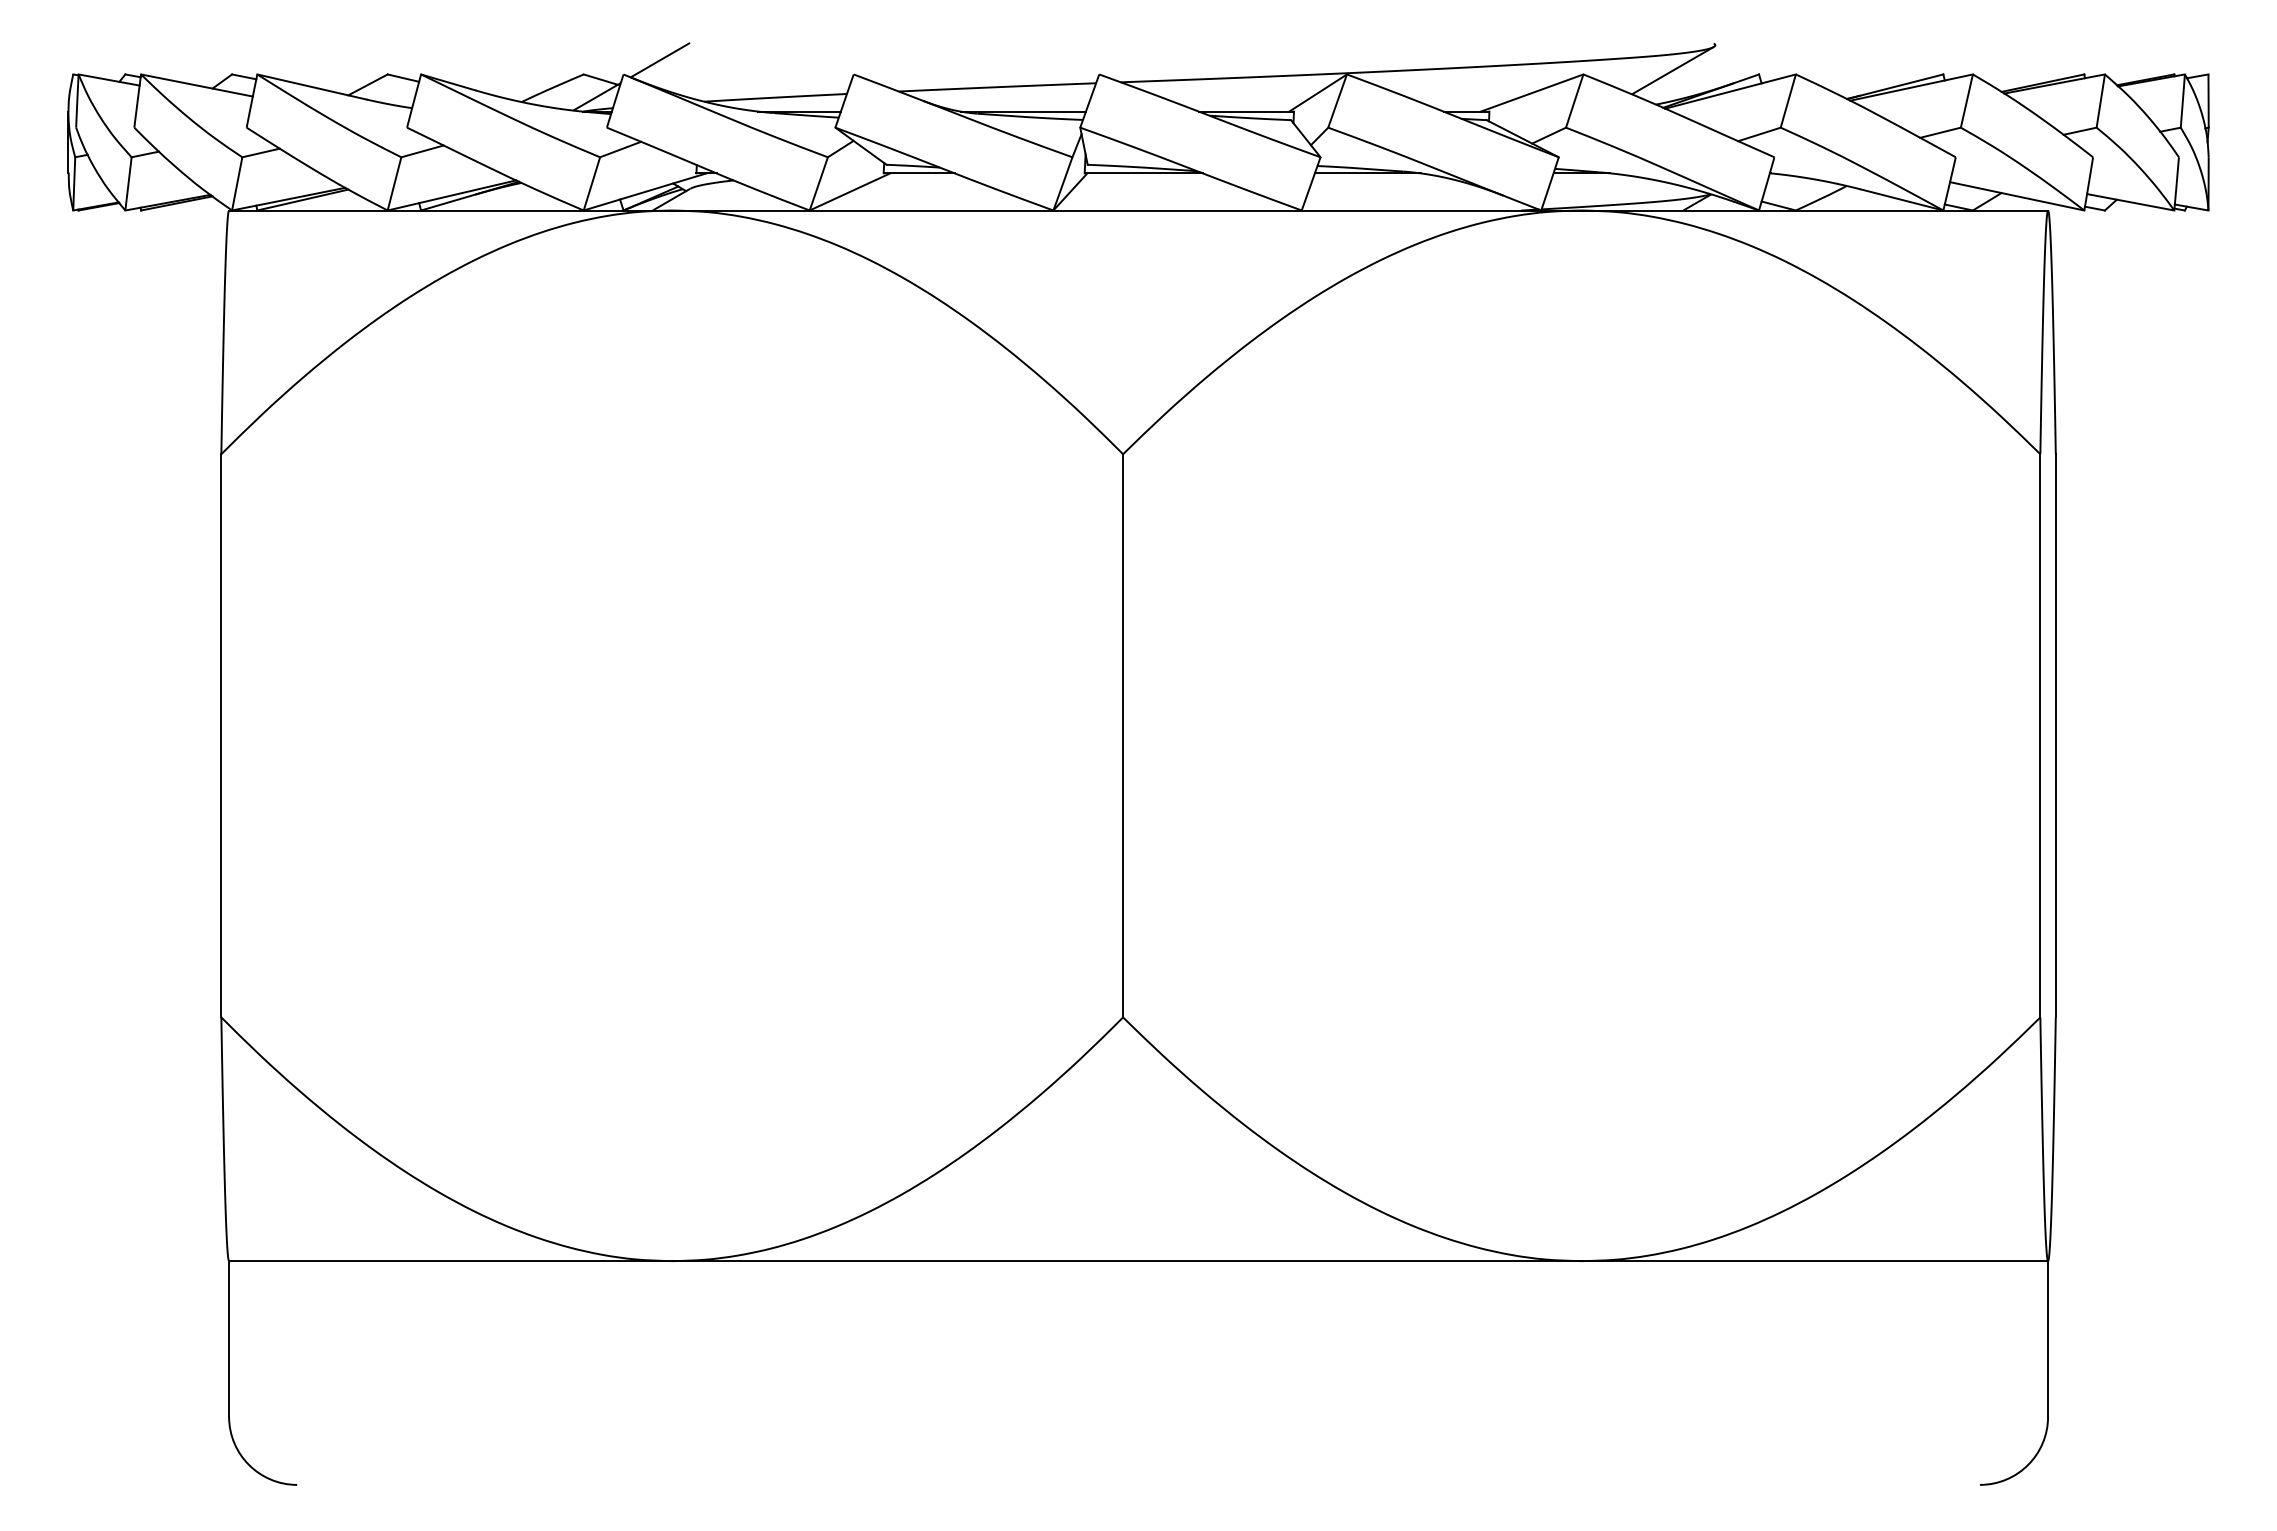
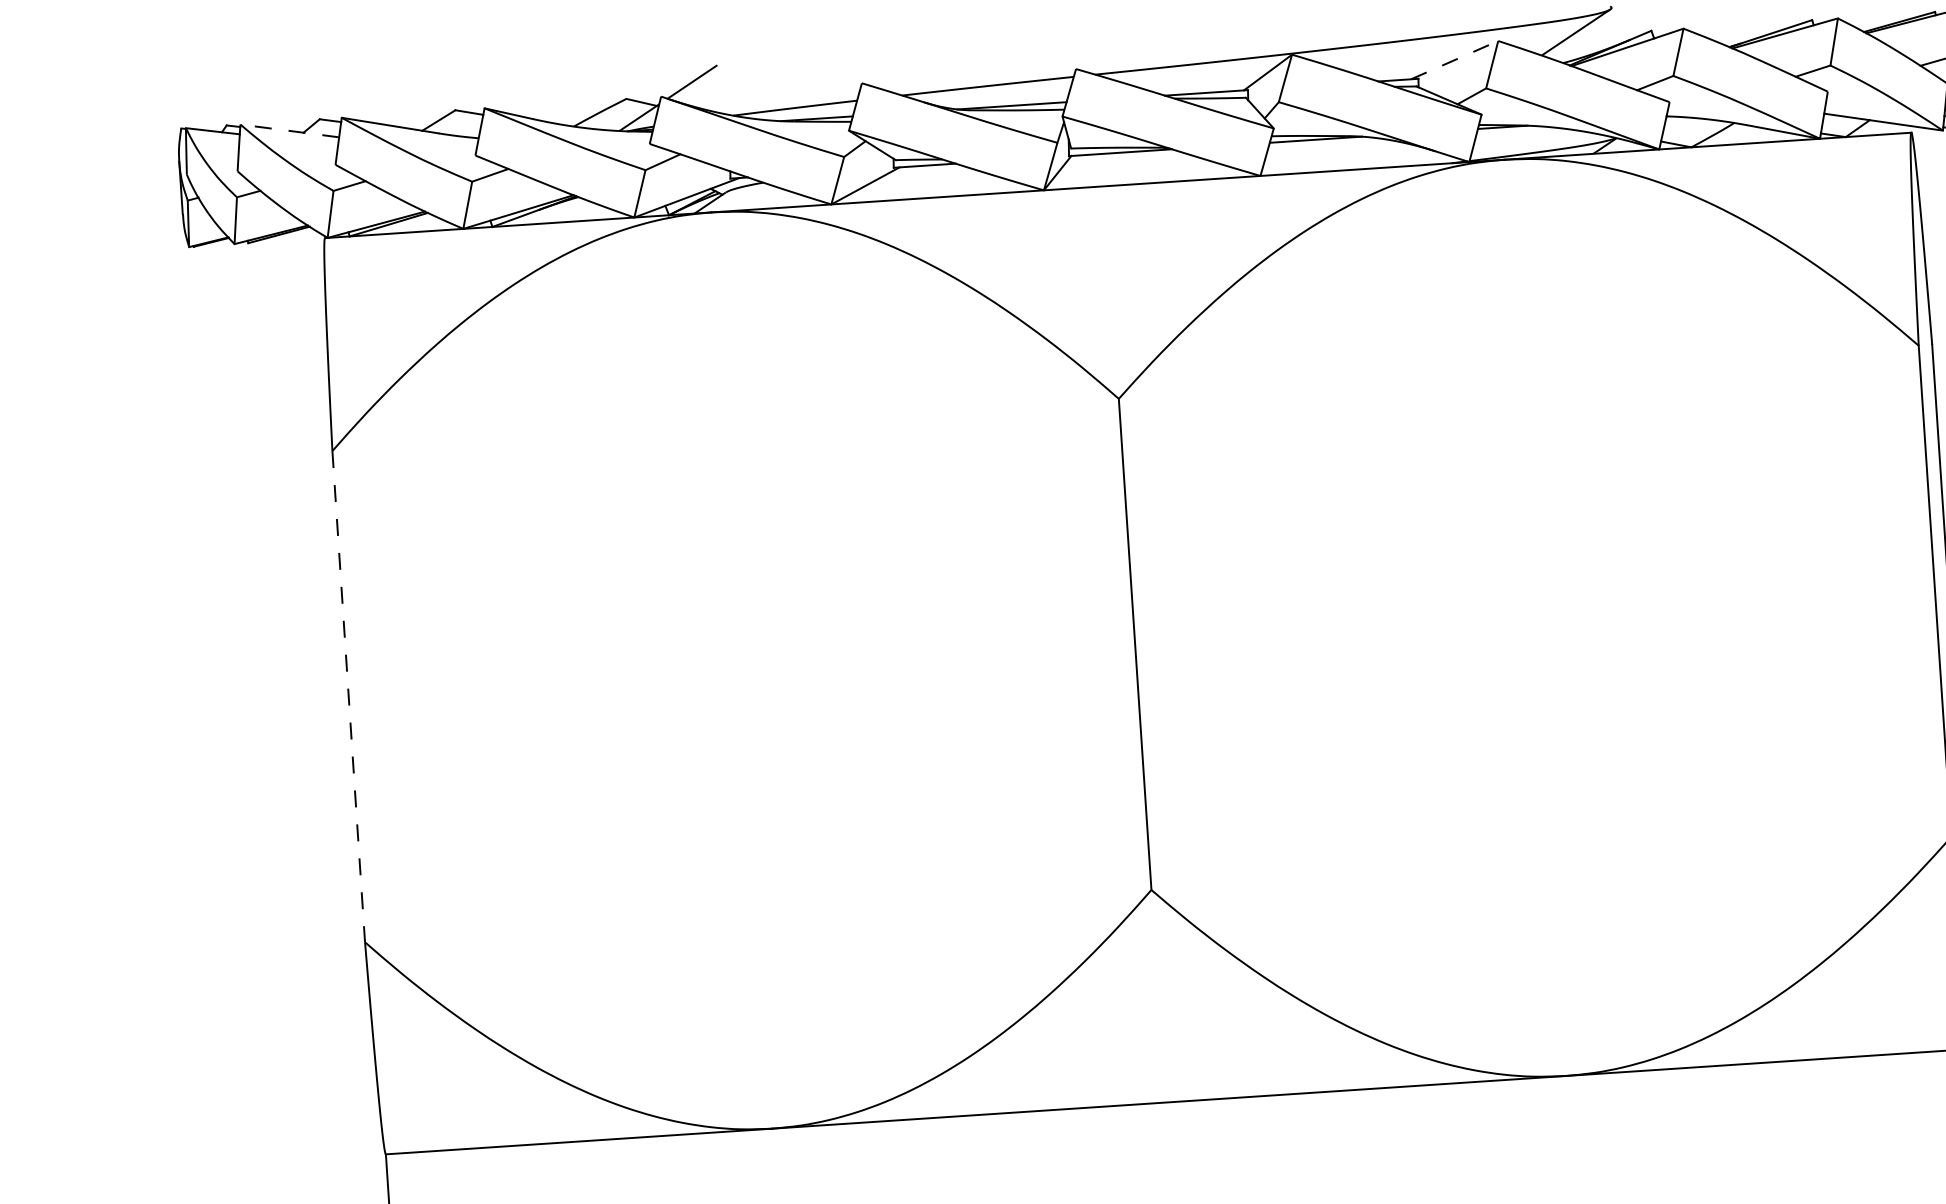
line: (196, 85) -> (289, 130), solid -> dashed
line: (1532, 92) -> (1454, 59), solid -> dashed
line: (221, 735) -> (348, 696), solid -> dashed

